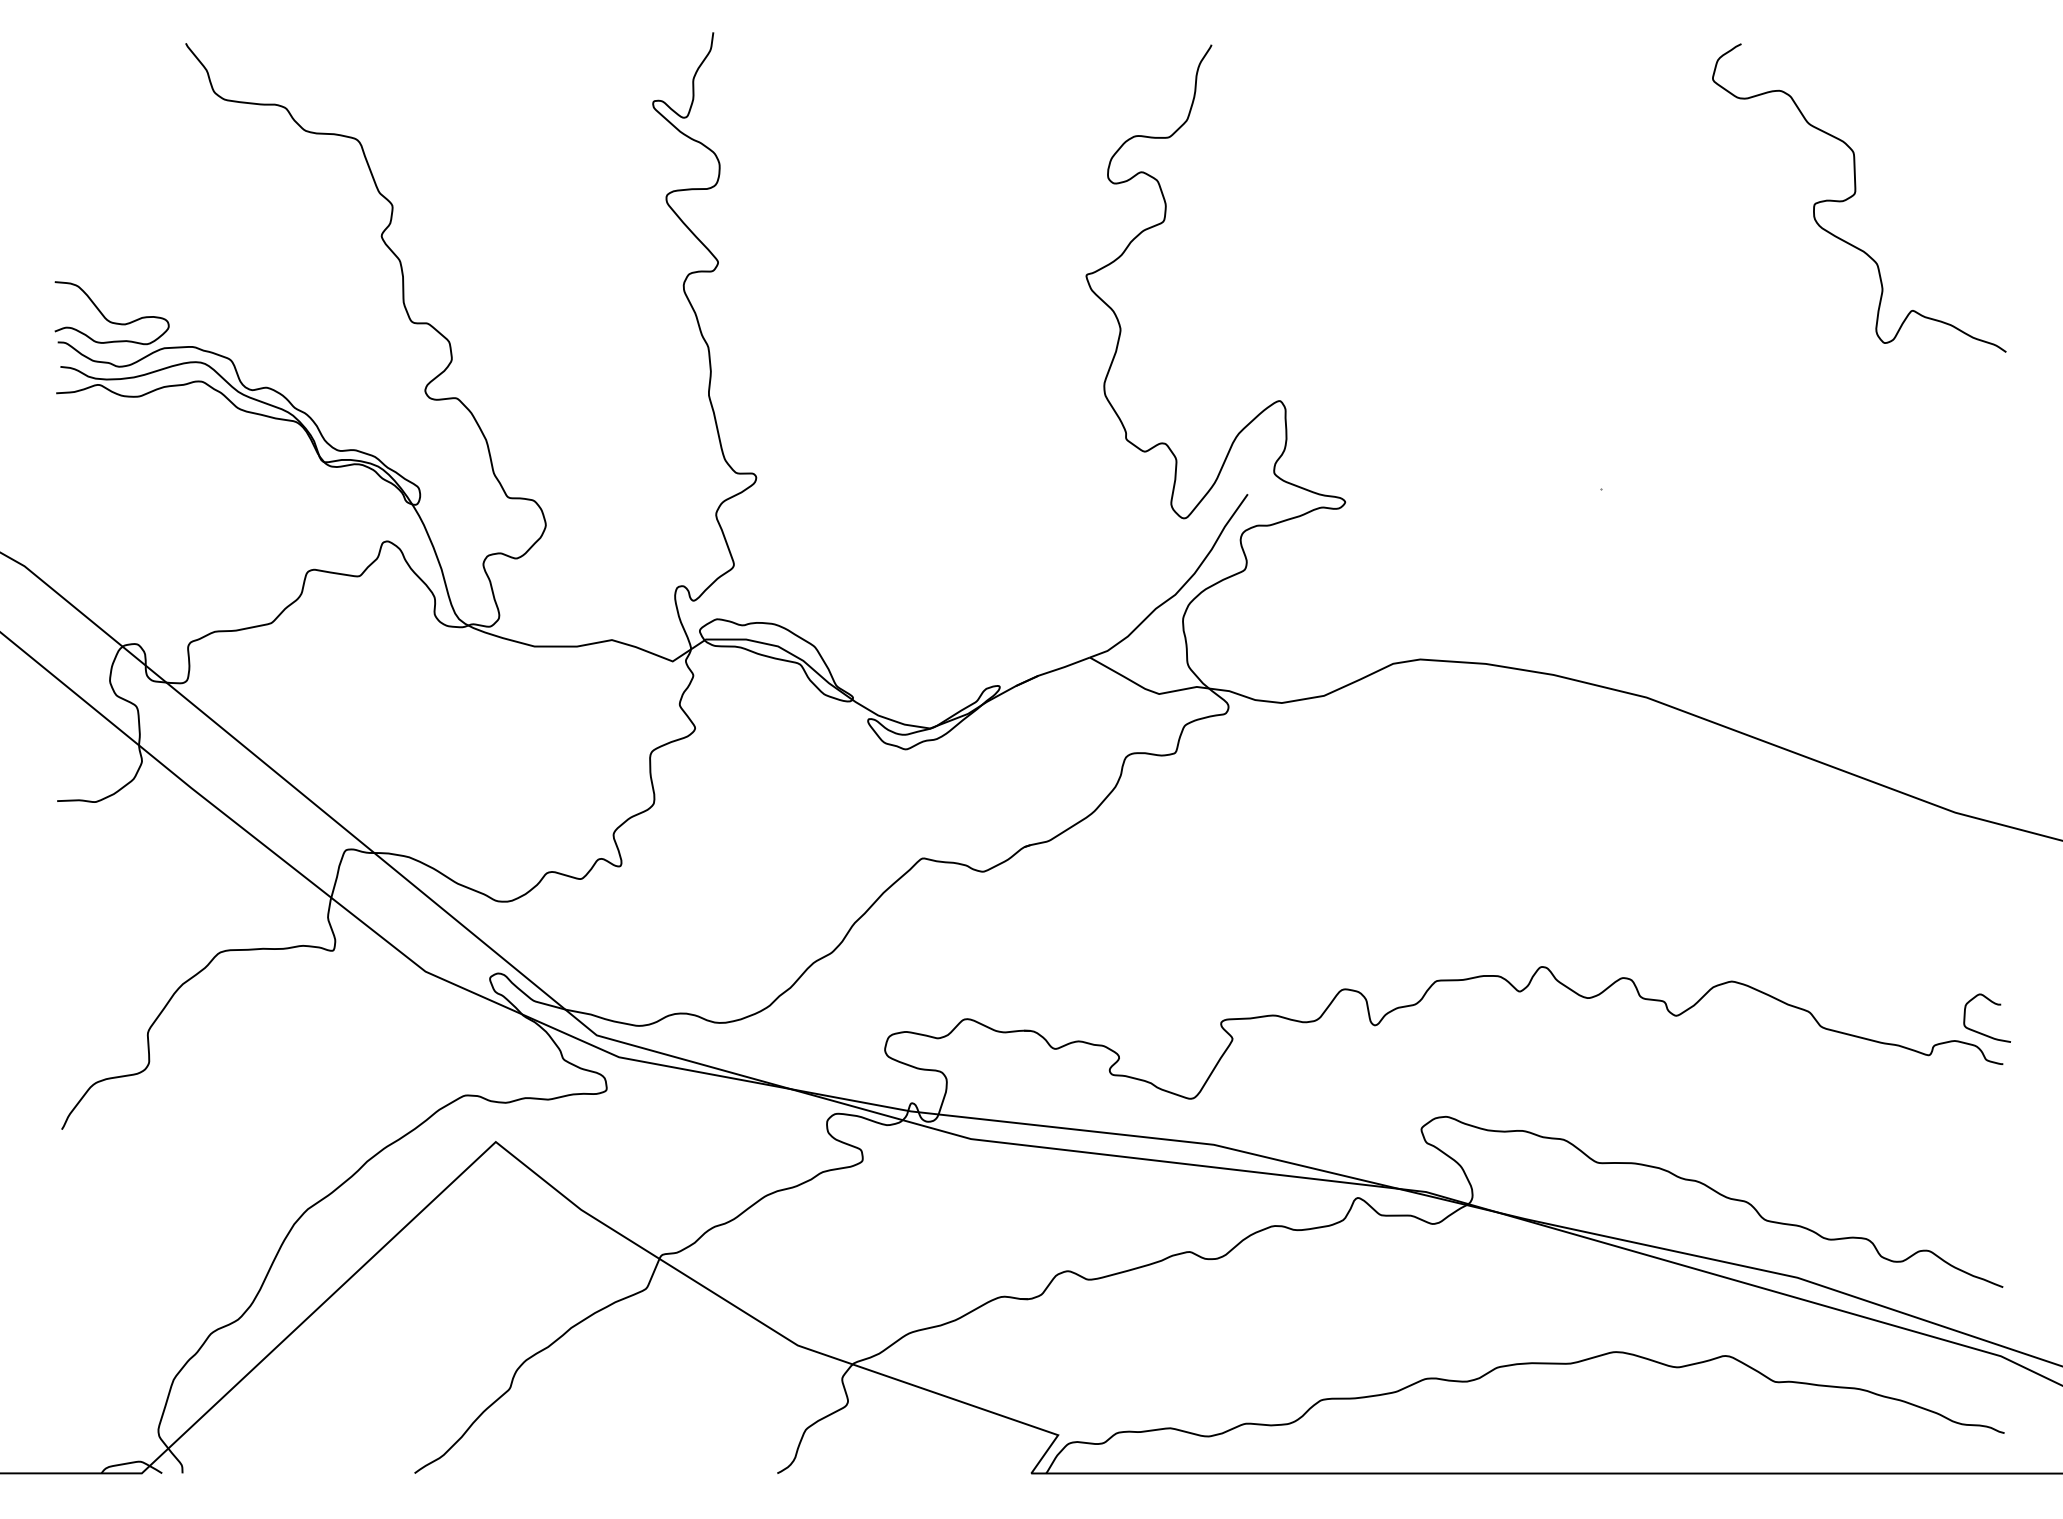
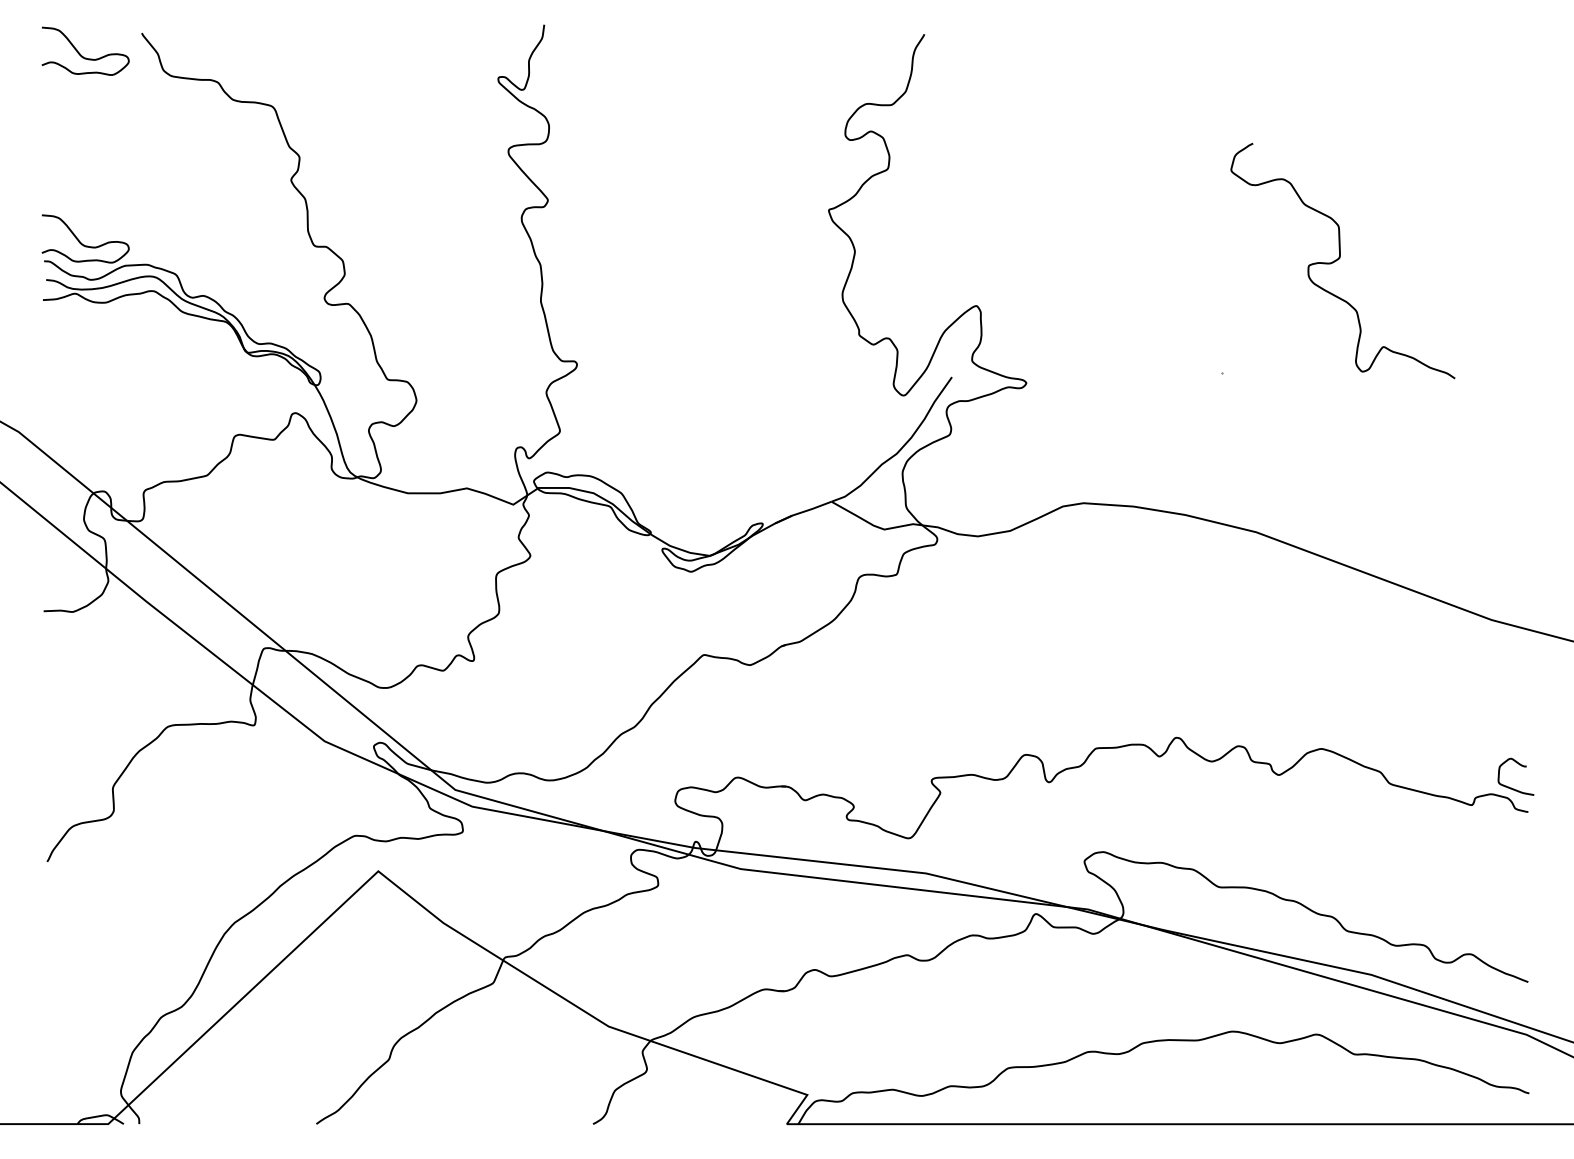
curve: (107, 72) -> (82, 55), added
curve: (1855, 194) -> (1340, 258), moved

